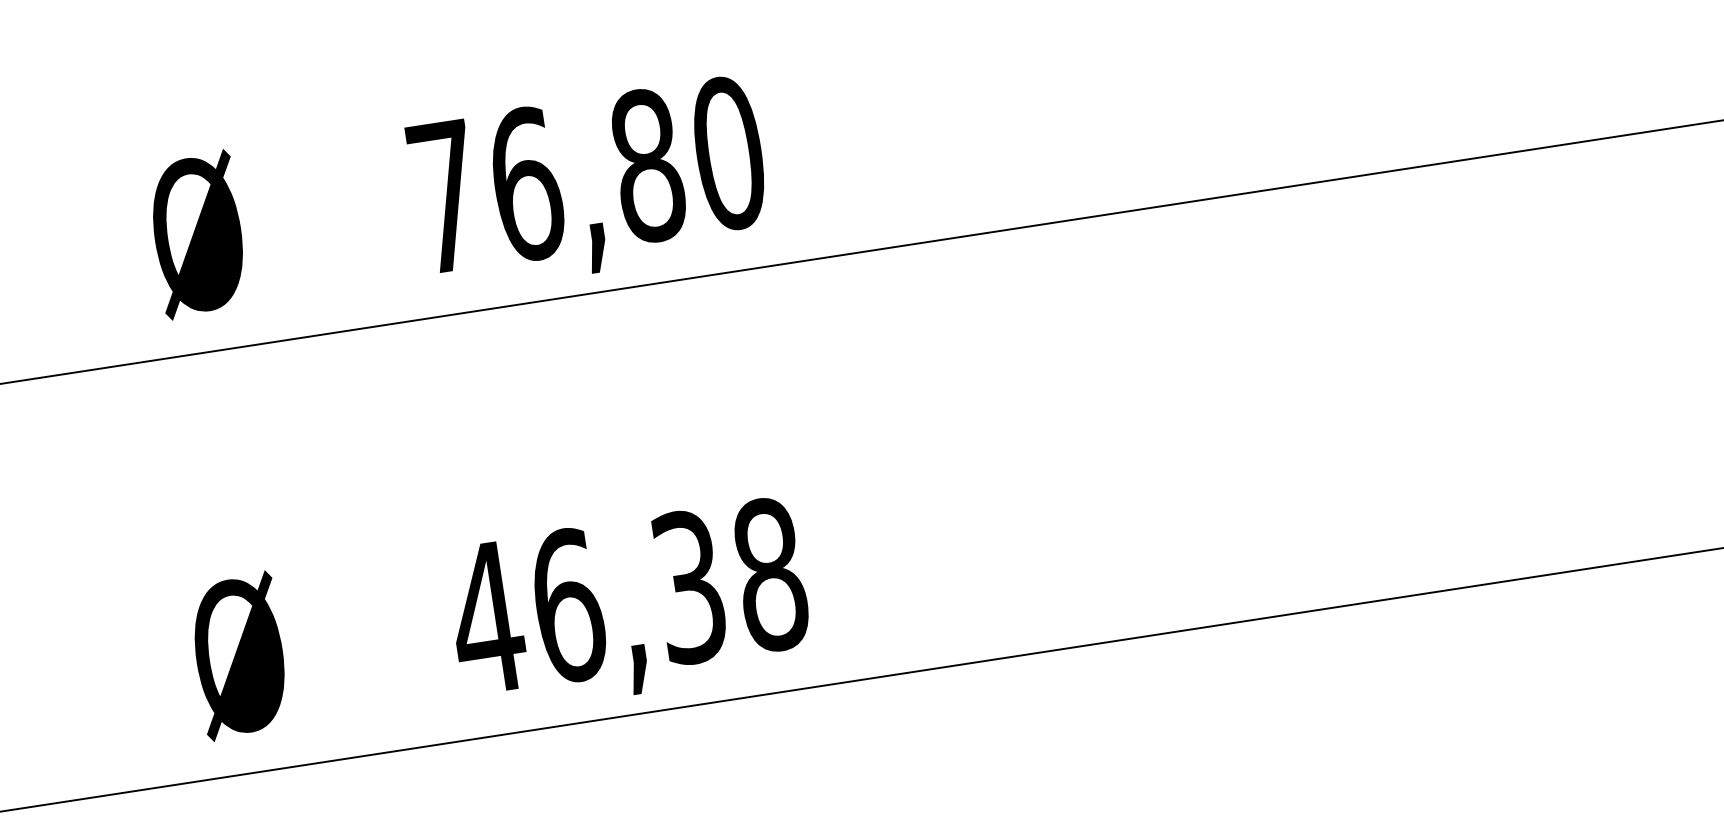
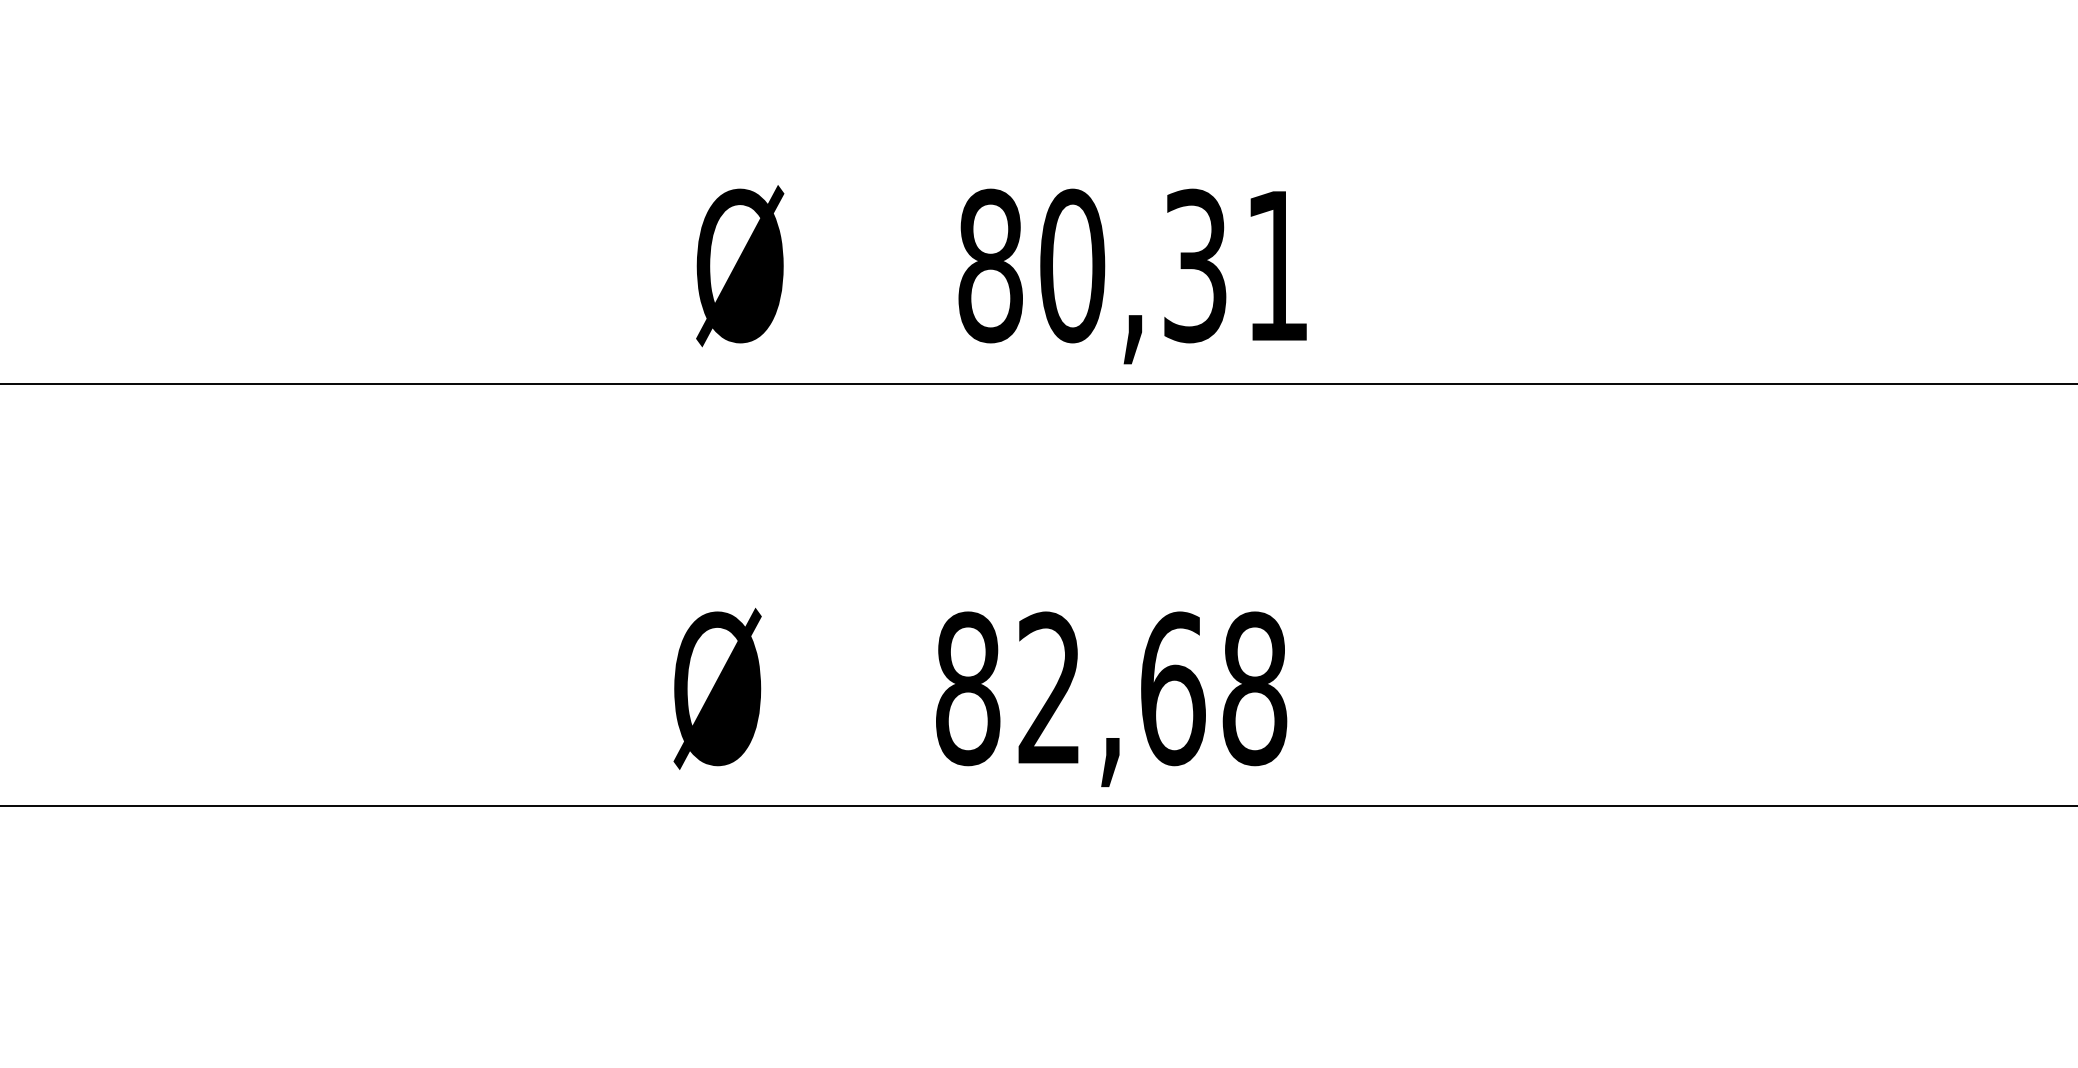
text: (586, 174) -> (1133, 265), 76,80 -> 80,31
text: (587, 602) -> (1069, 688), 46,38 -> 82,68

